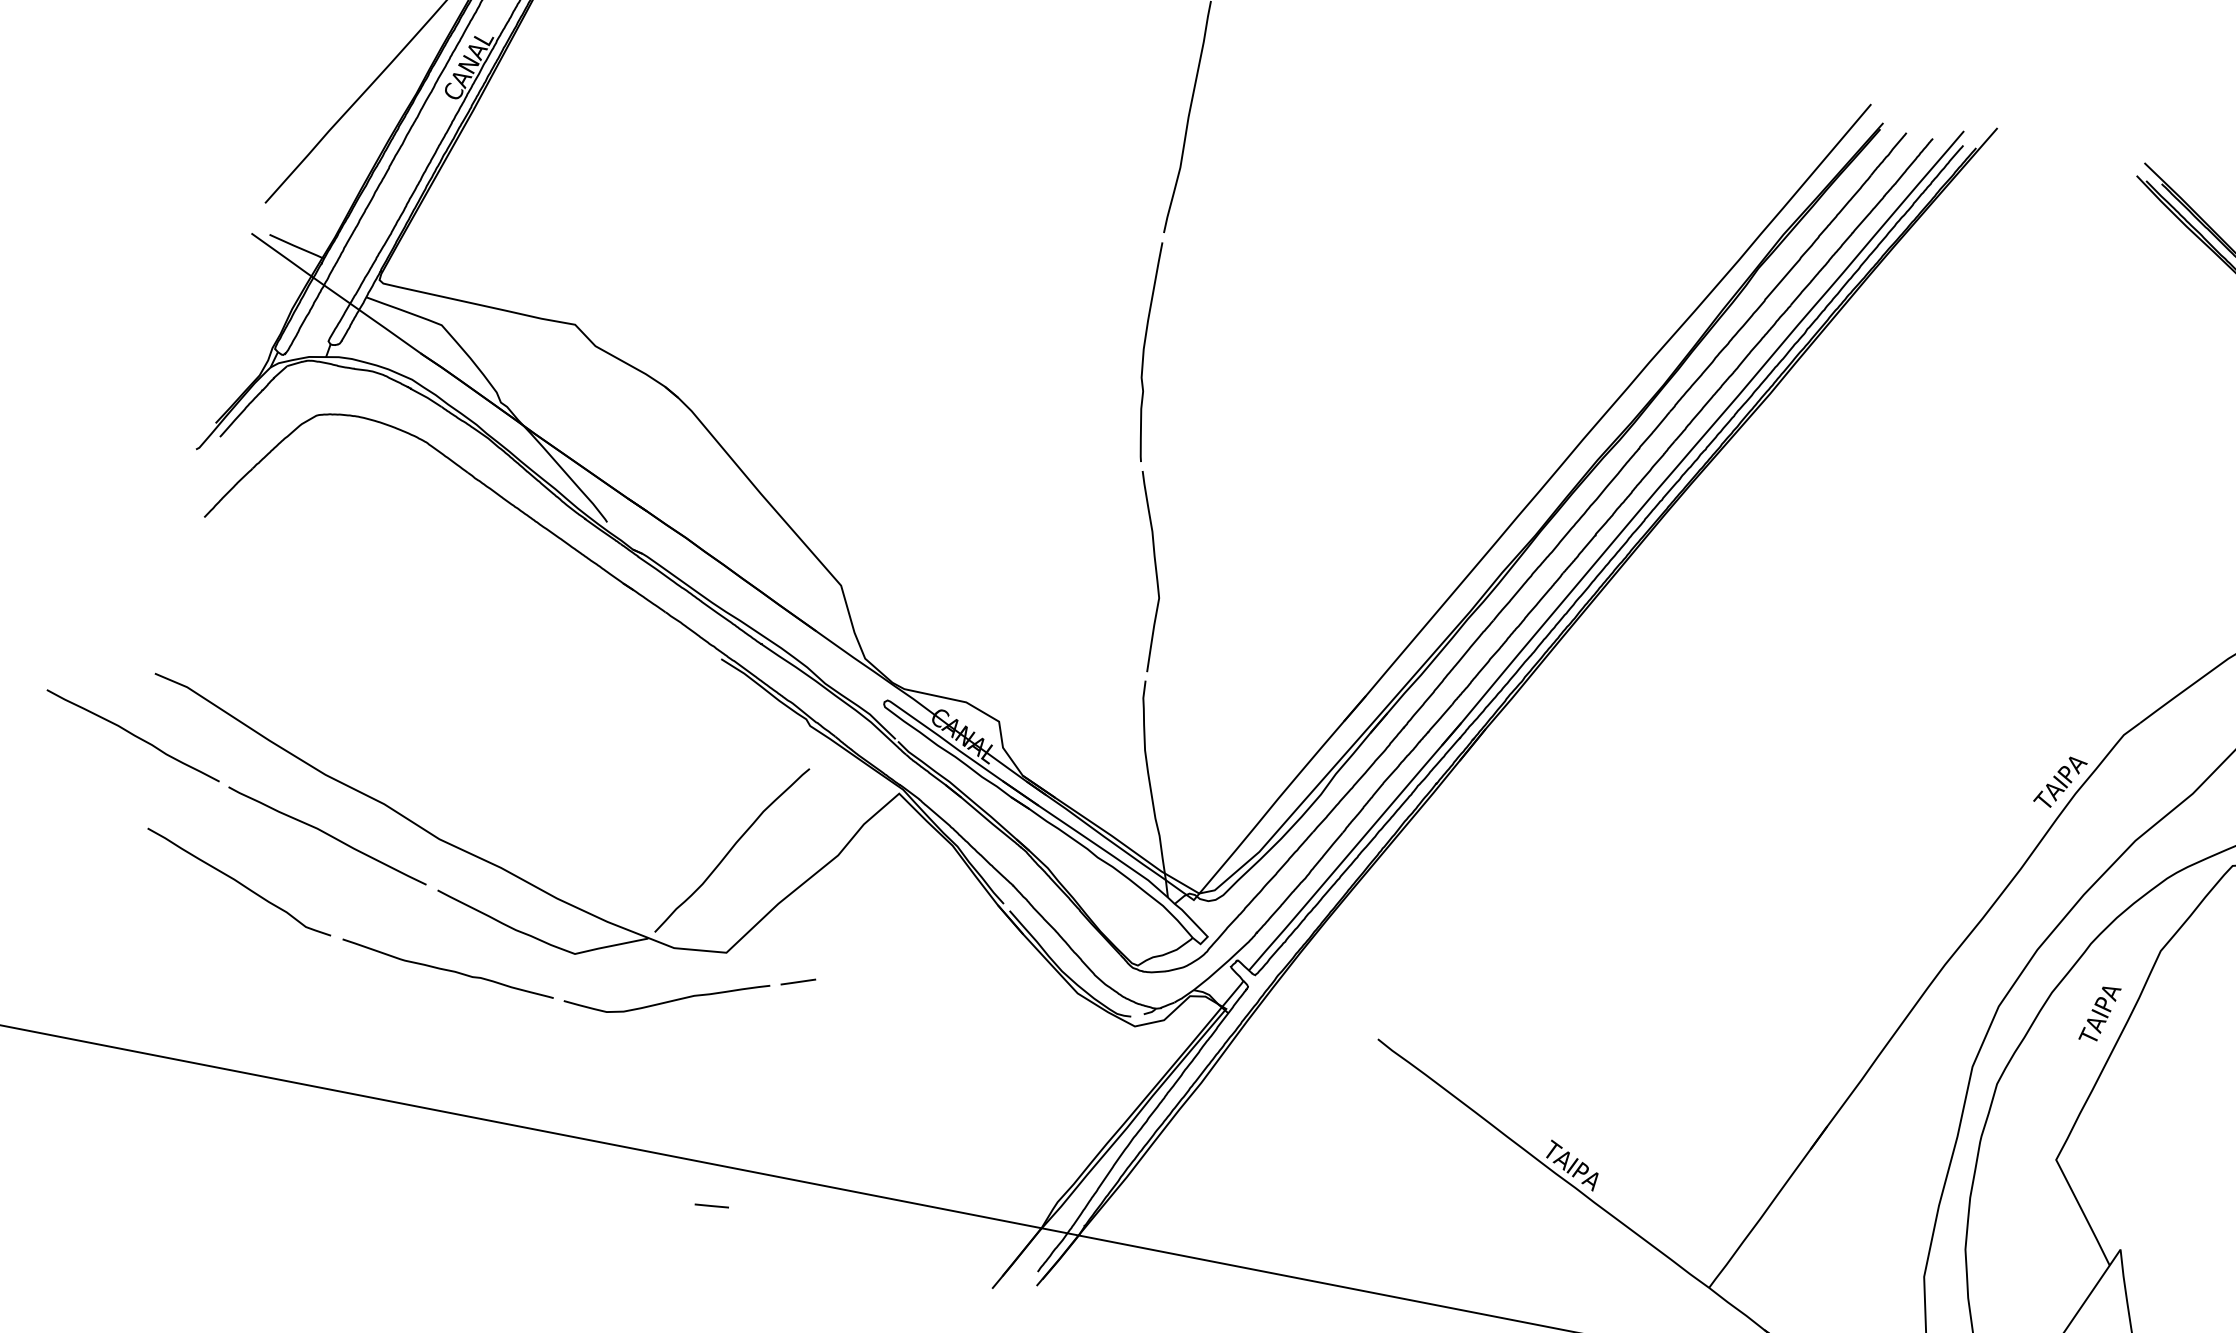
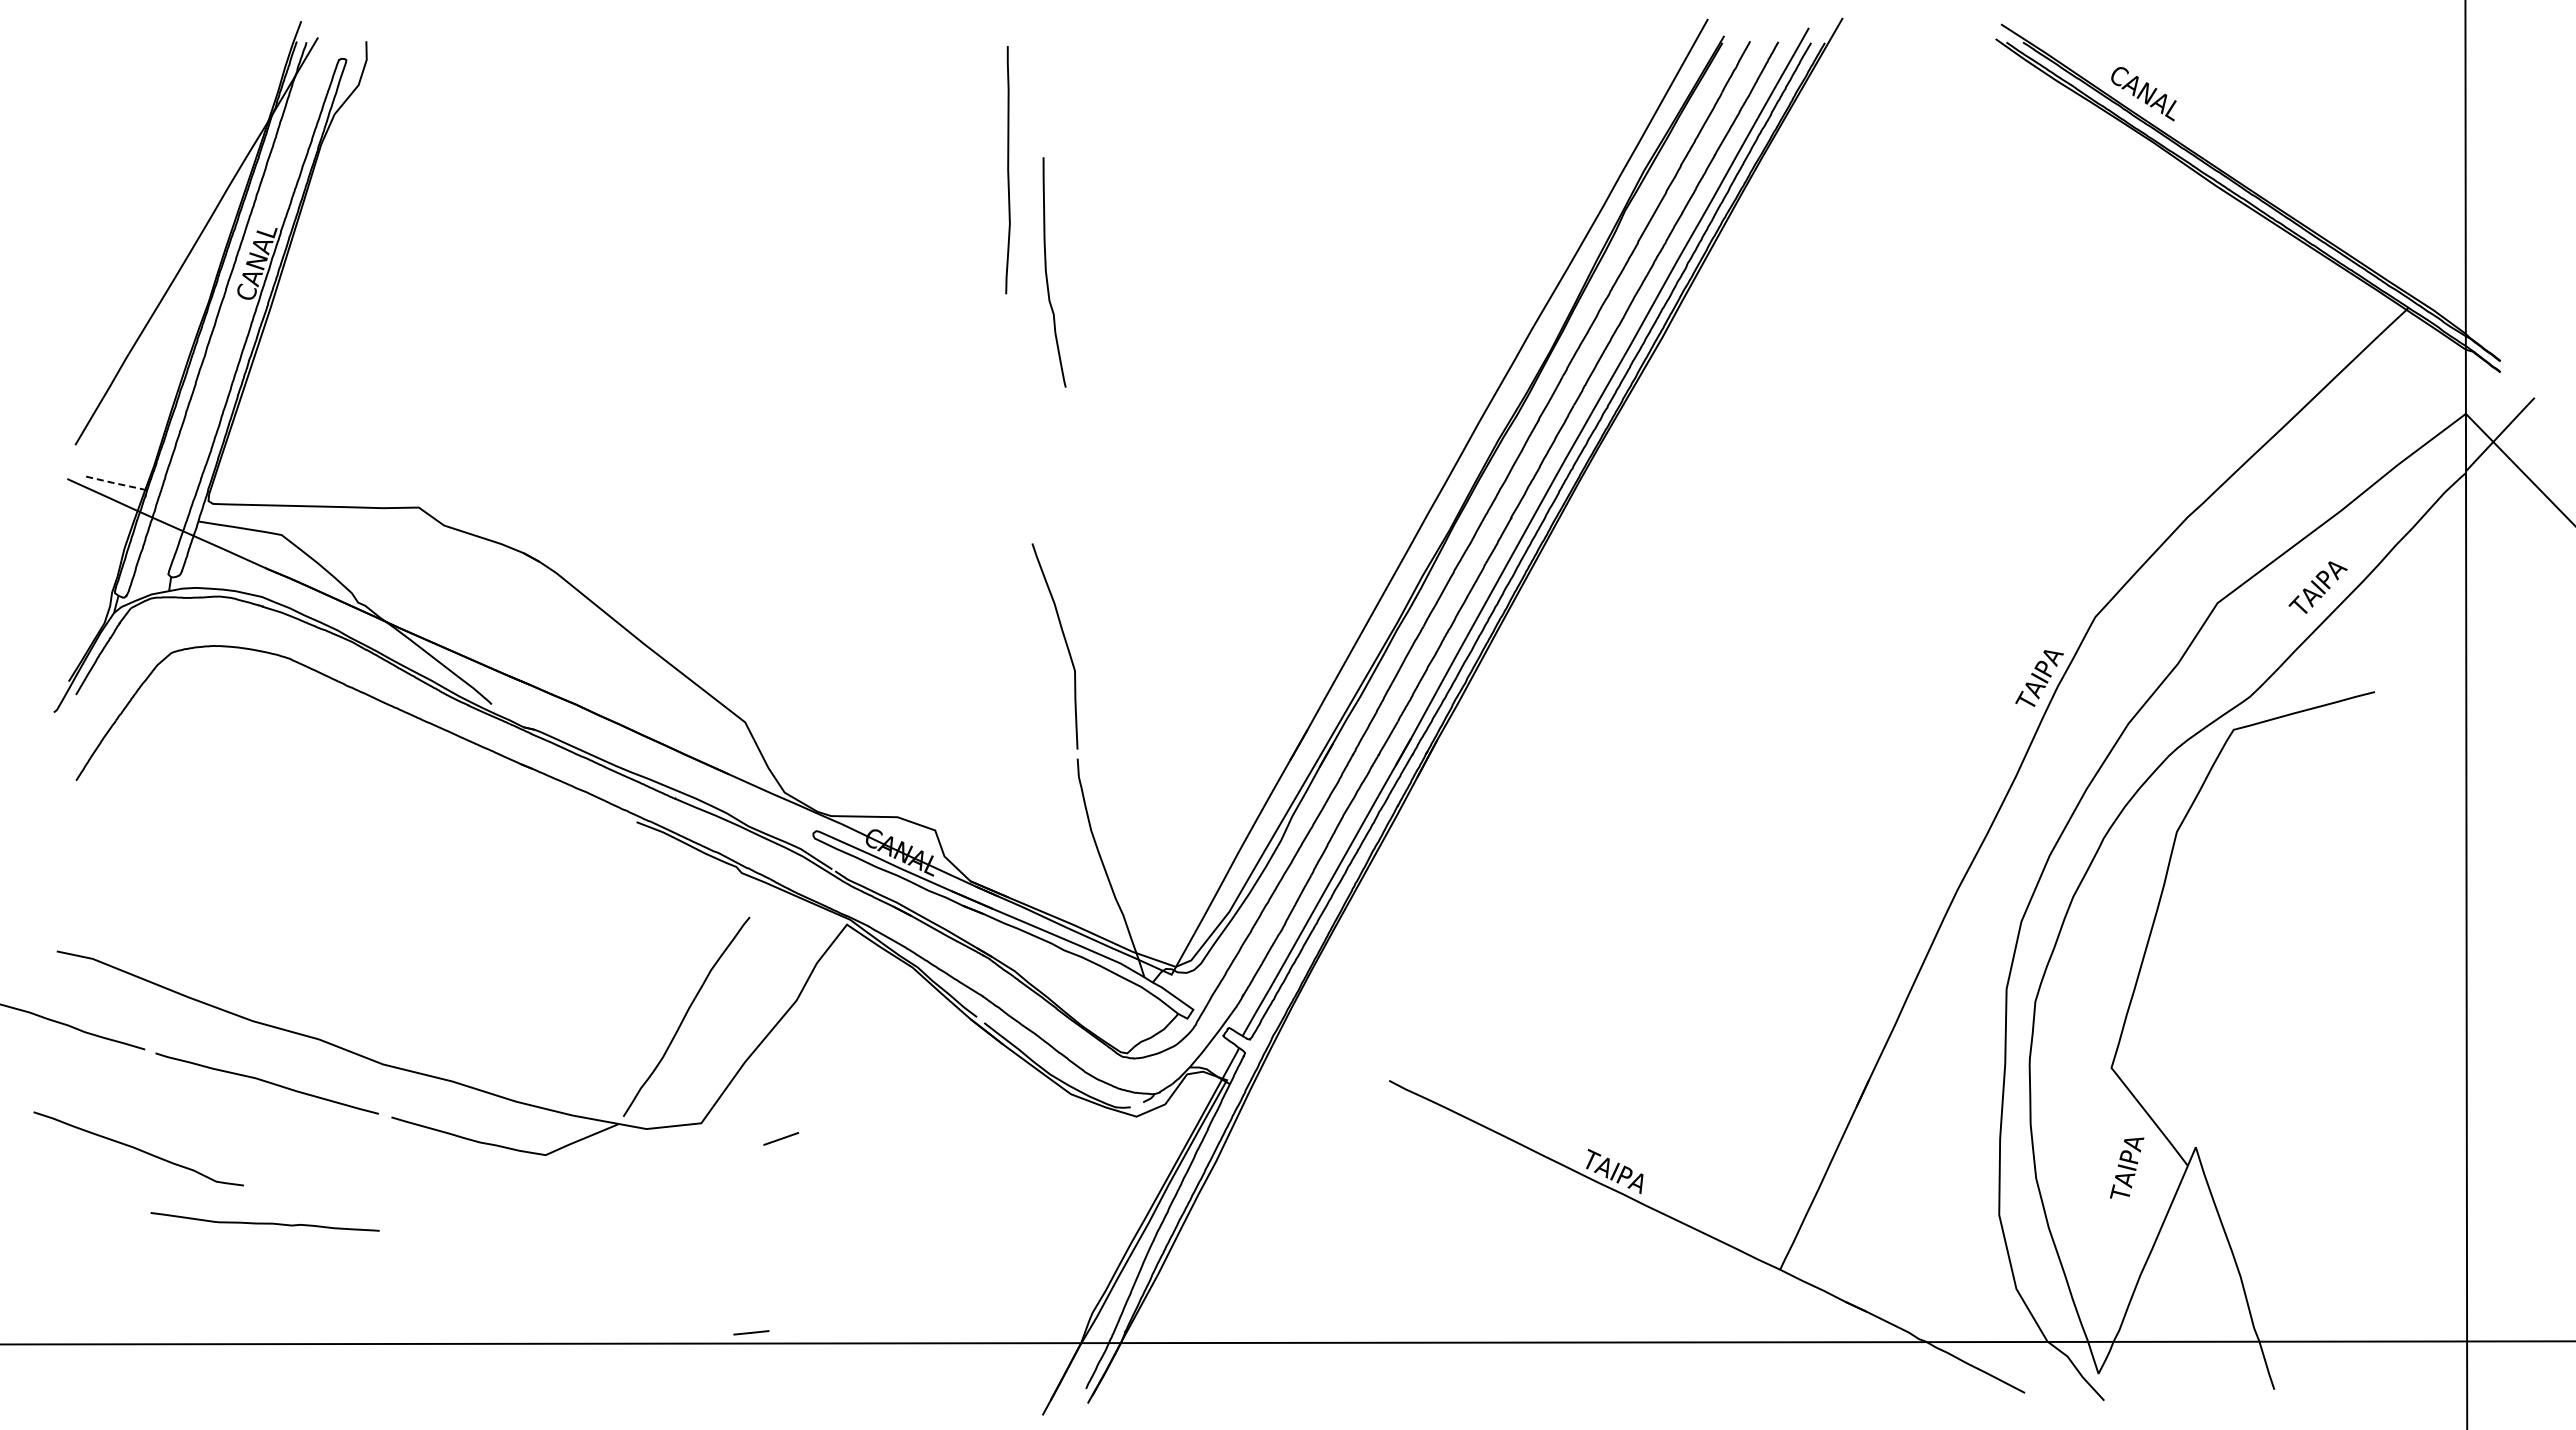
line: (296, 246) -> (116, 483), solid -> dashed
curve: (1144, 351) -> (1047, 273), moved
curve: (239, 881) -> (138, 1148), moved
curve: (447, 969) -> (264, 1222), moved
curve: (665, 1001) -> (648, 1185), removed
text: (2100, 1013) -> (2127, 1167), moved
line: (711, 1205) -> (751, 1332), moved

